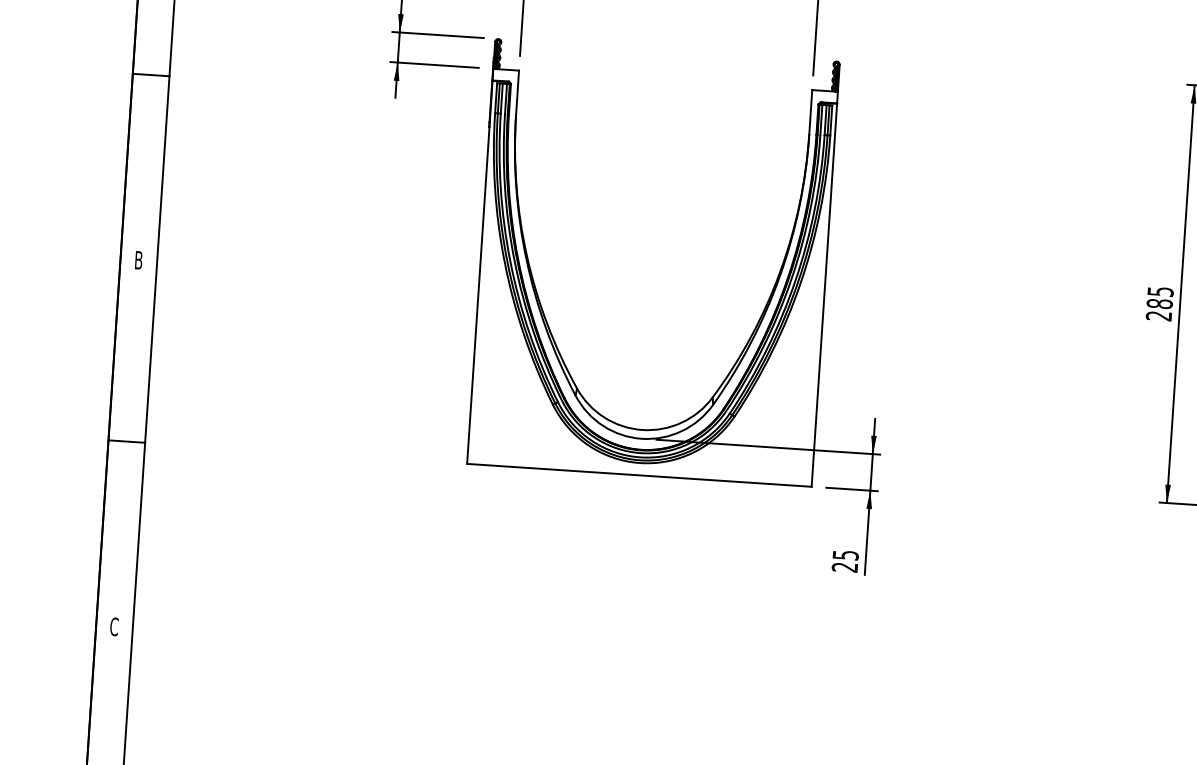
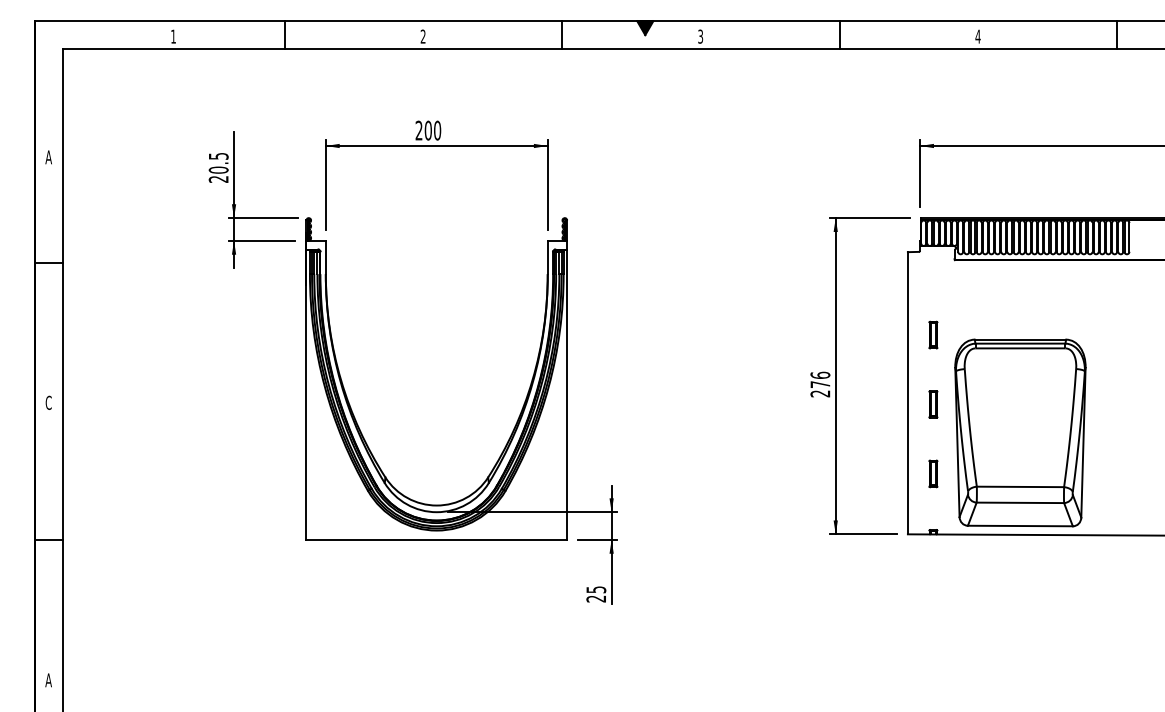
text: (138, 259) -> (48, 402), B -> C
text: (1160, 297) -> (820, 379), 285 -> 276
text: (114, 627) -> (48, 680), C -> A

